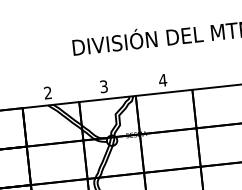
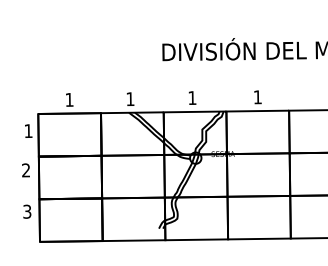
text: (162, 80) -> (257, 97), 4 -> 1
text: (104, 87) -> (192, 98), 3 -> 1
text: (48, 92) -> (130, 98), 2 -> 1

